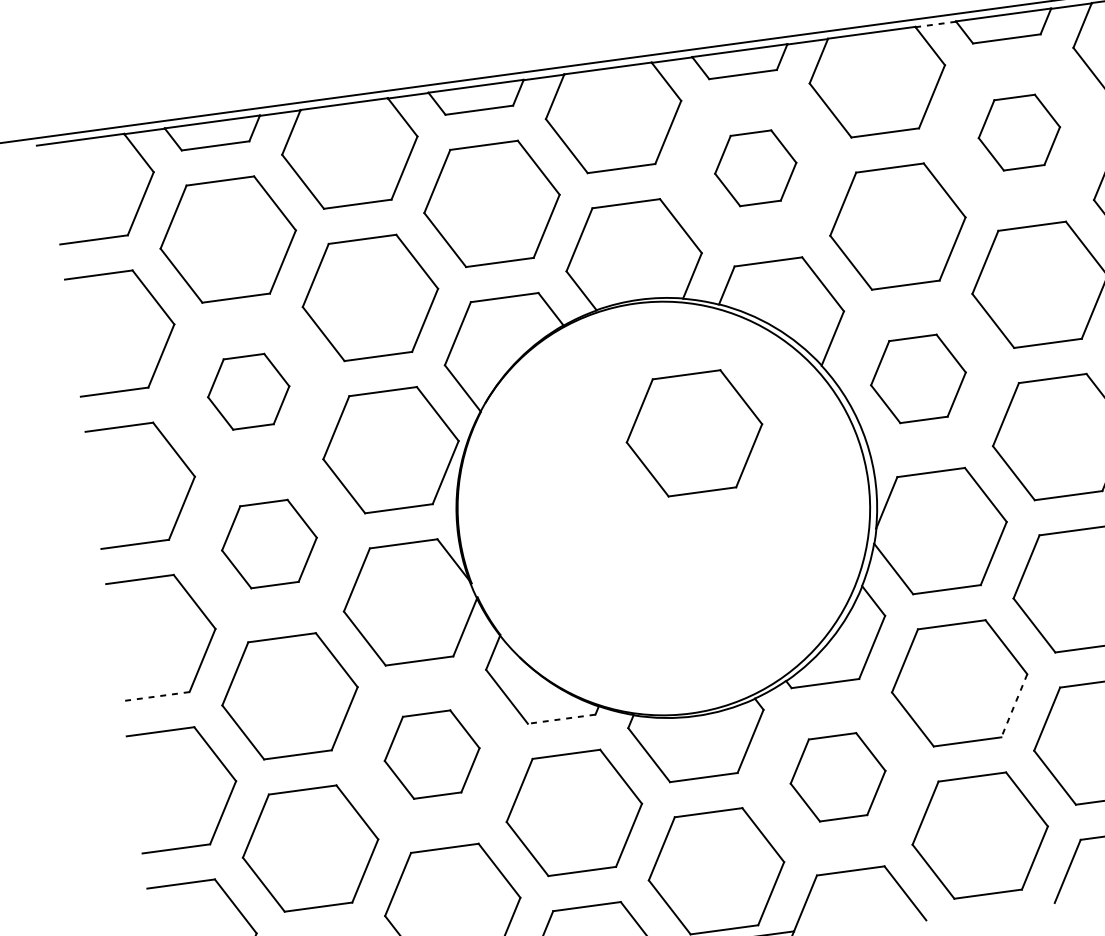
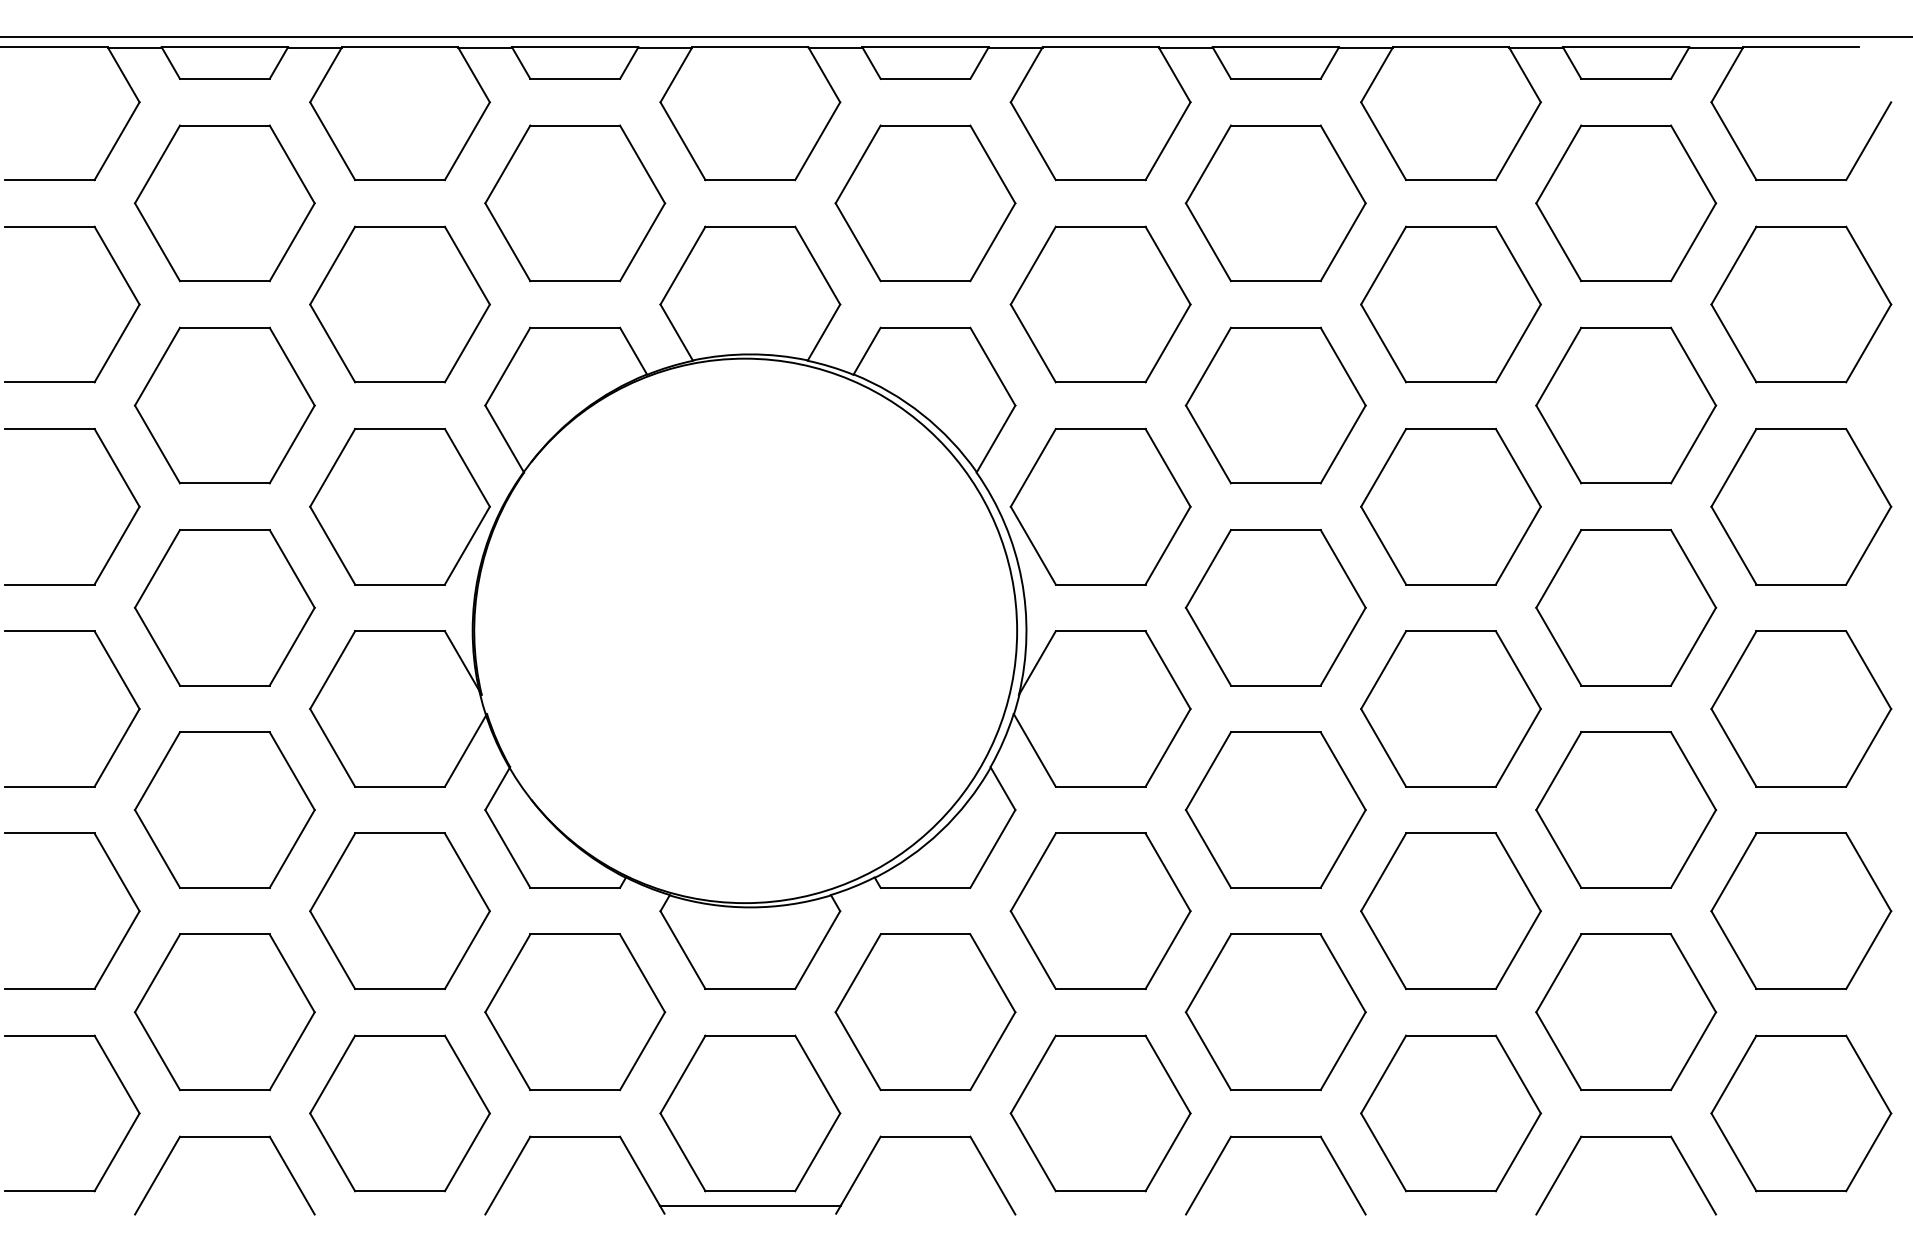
line: (935, 24) -> (1185, 47), dashed -> solid
part: (1019, 132) -> (1275, 203), size x1.67
part: (755, 168) -> (925, 203), size x1.67
part: (918, 378) -> (1100, 506), size x1.43
part: (248, 391) -> (224, 405), size x1.67
part: (694, 433) -> (798, 538), removed
part: (269, 543) -> (224, 607), size x1.43
line: (155, 696) -> (49, 786), dashed -> solid
line: (1014, 706) -> (1168, 950), dashed -> solid
line: (561, 718) -> (575, 887), dashed -> solid
part: (431, 754) -> (399, 910), size x1.43
part: (838, 777) -> (925, 1012), size x1.43

